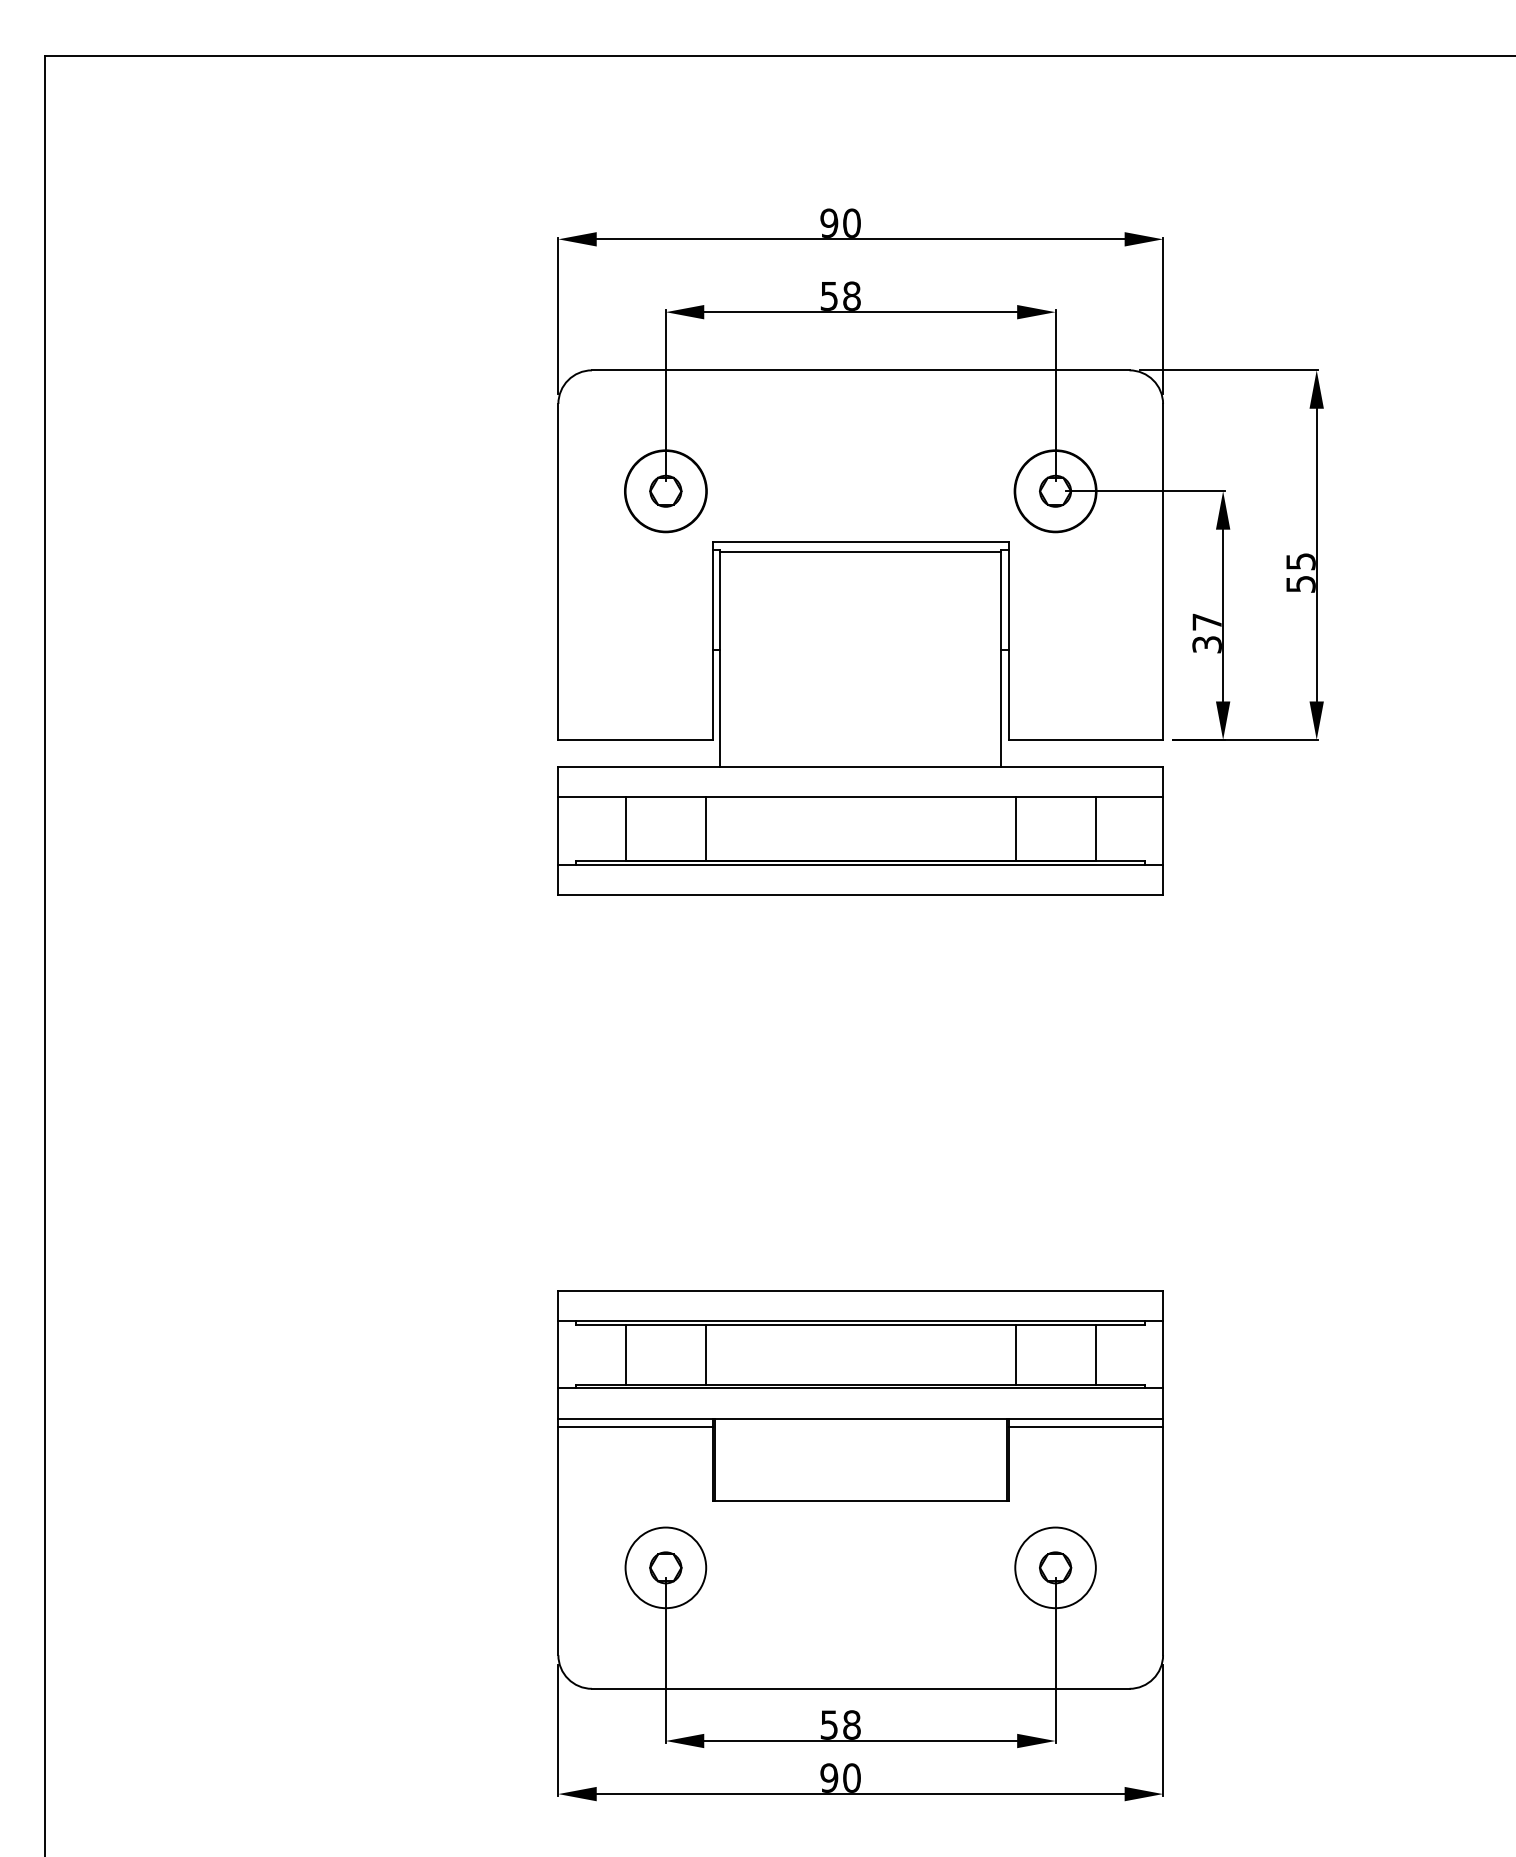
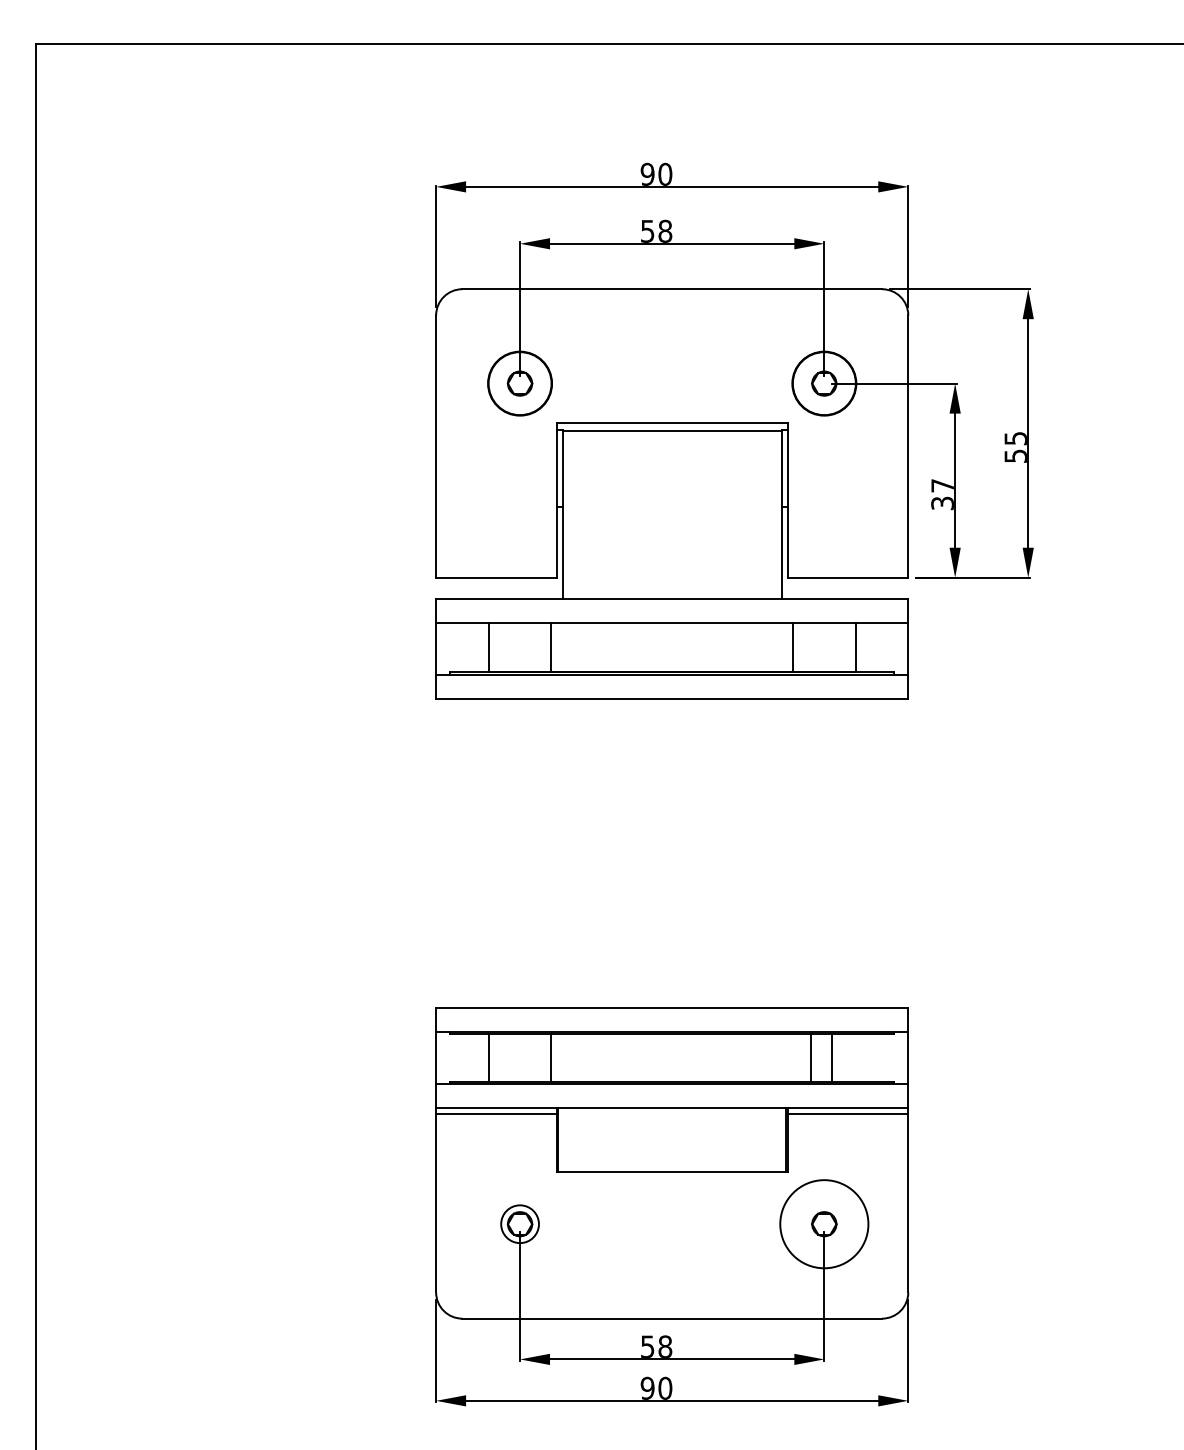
line: (1015, 1354) -> (831, 1057), moved
line: (1095, 1354) -> (810, 1057), moved
circle: (665, 1567) -> (519, 1223), size x0.6
circle: (1055, 1567) -> (824, 1223), size x1.4

